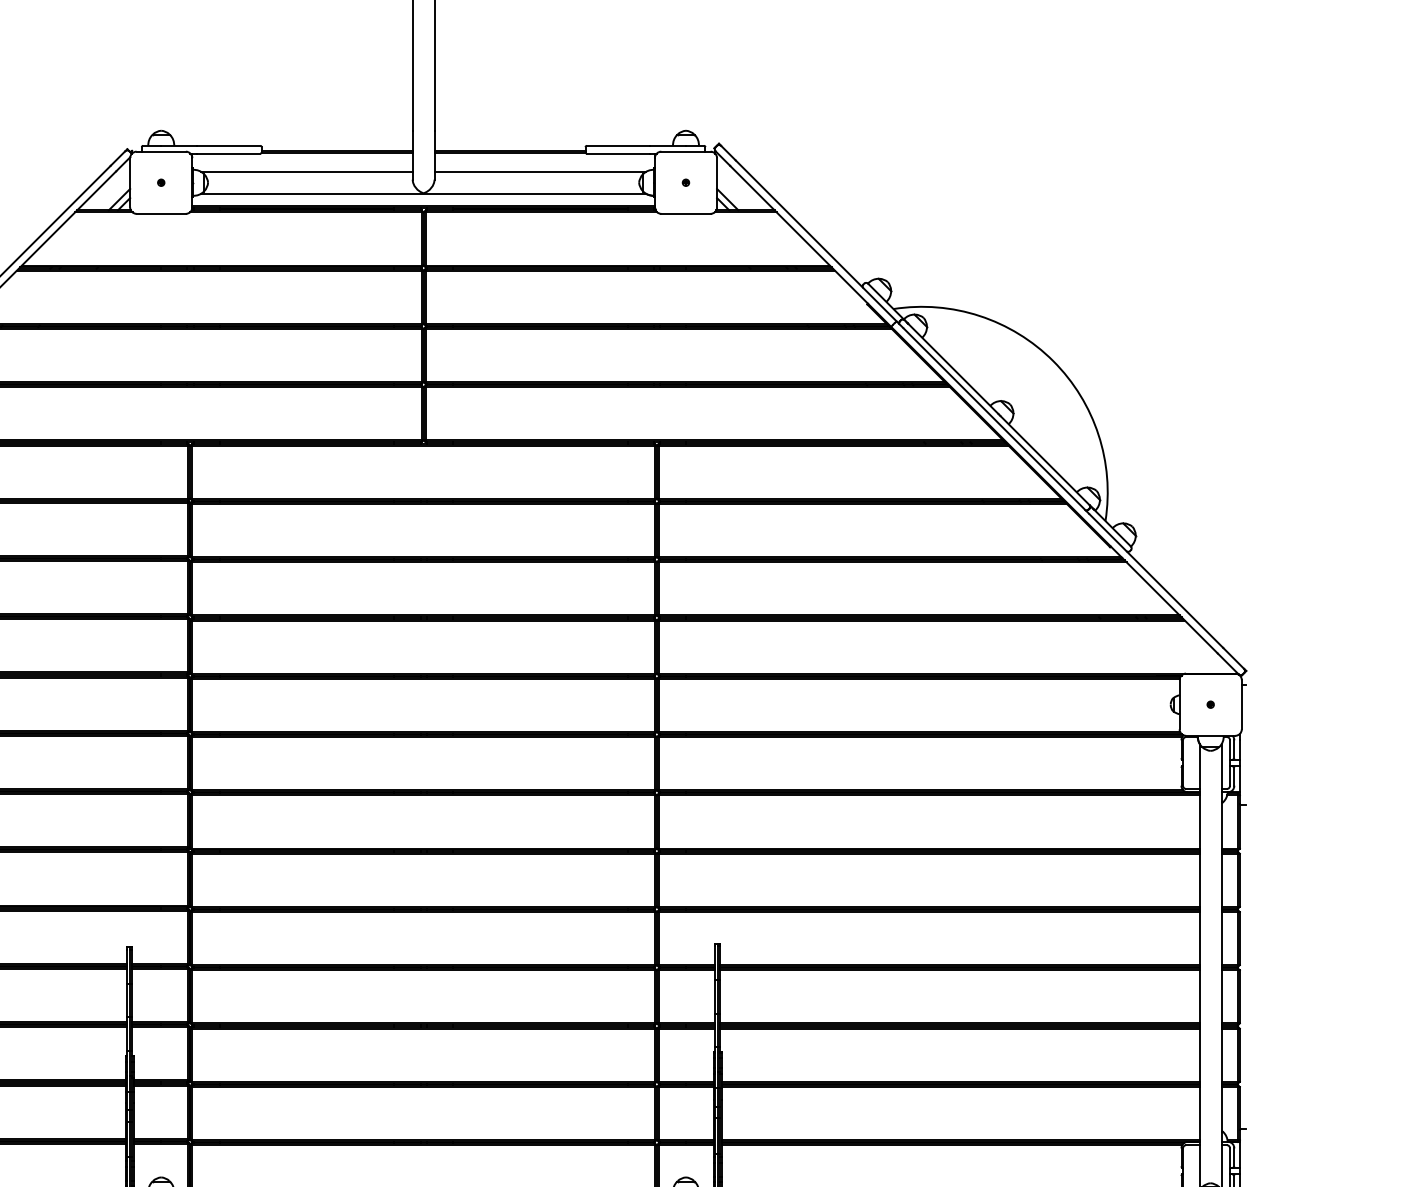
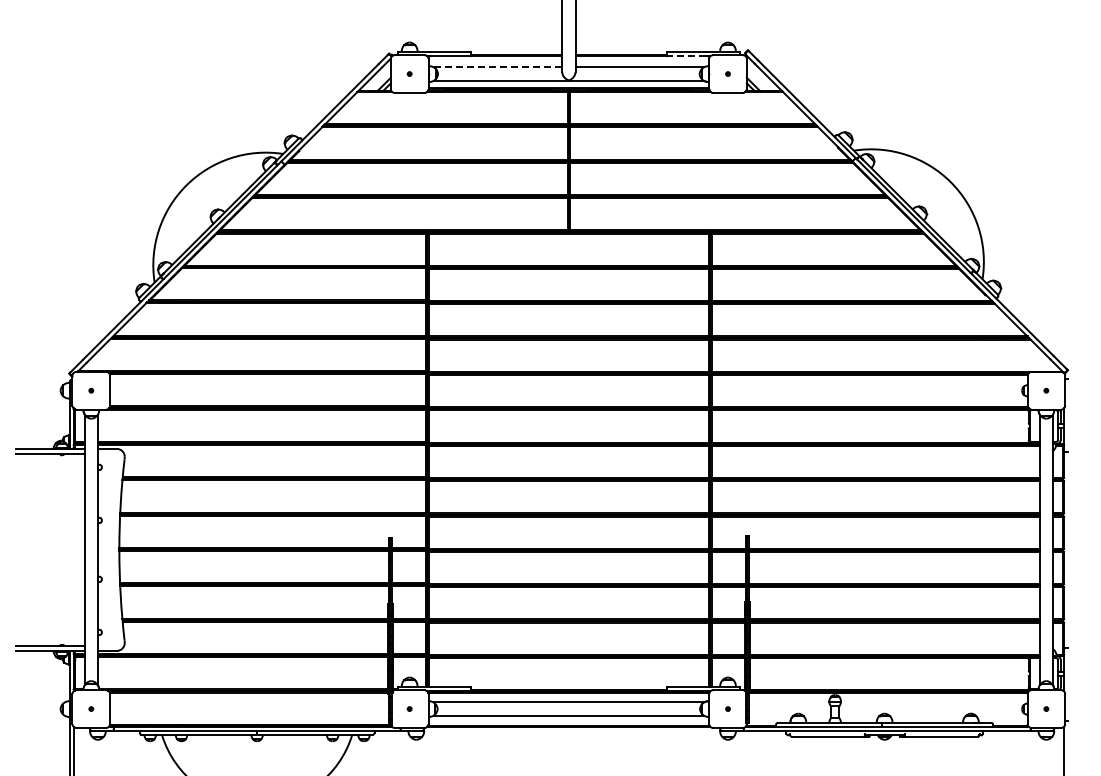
line: (617, 153) -> (686, 56), solid -> dashed
line: (306, 171) -> (497, 67), solid -> dashed

